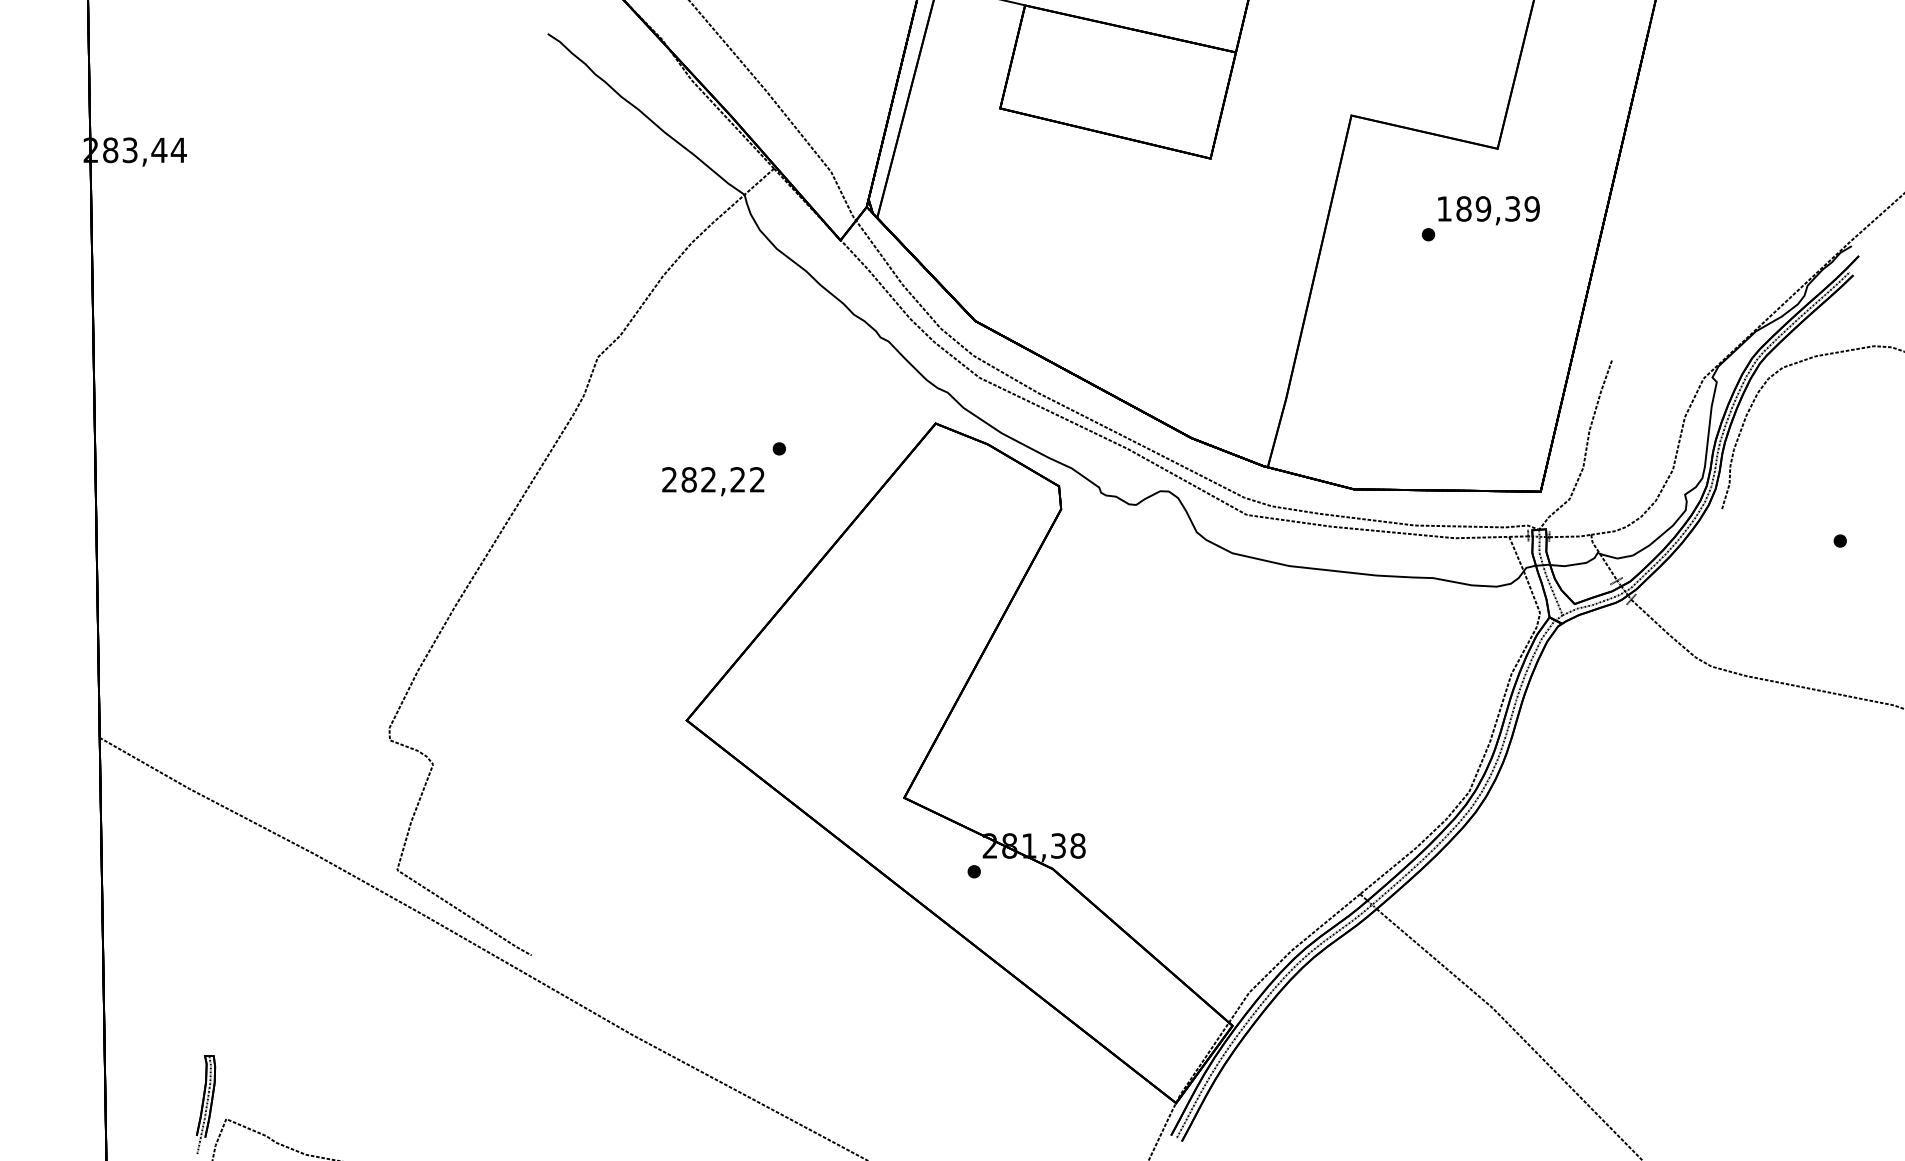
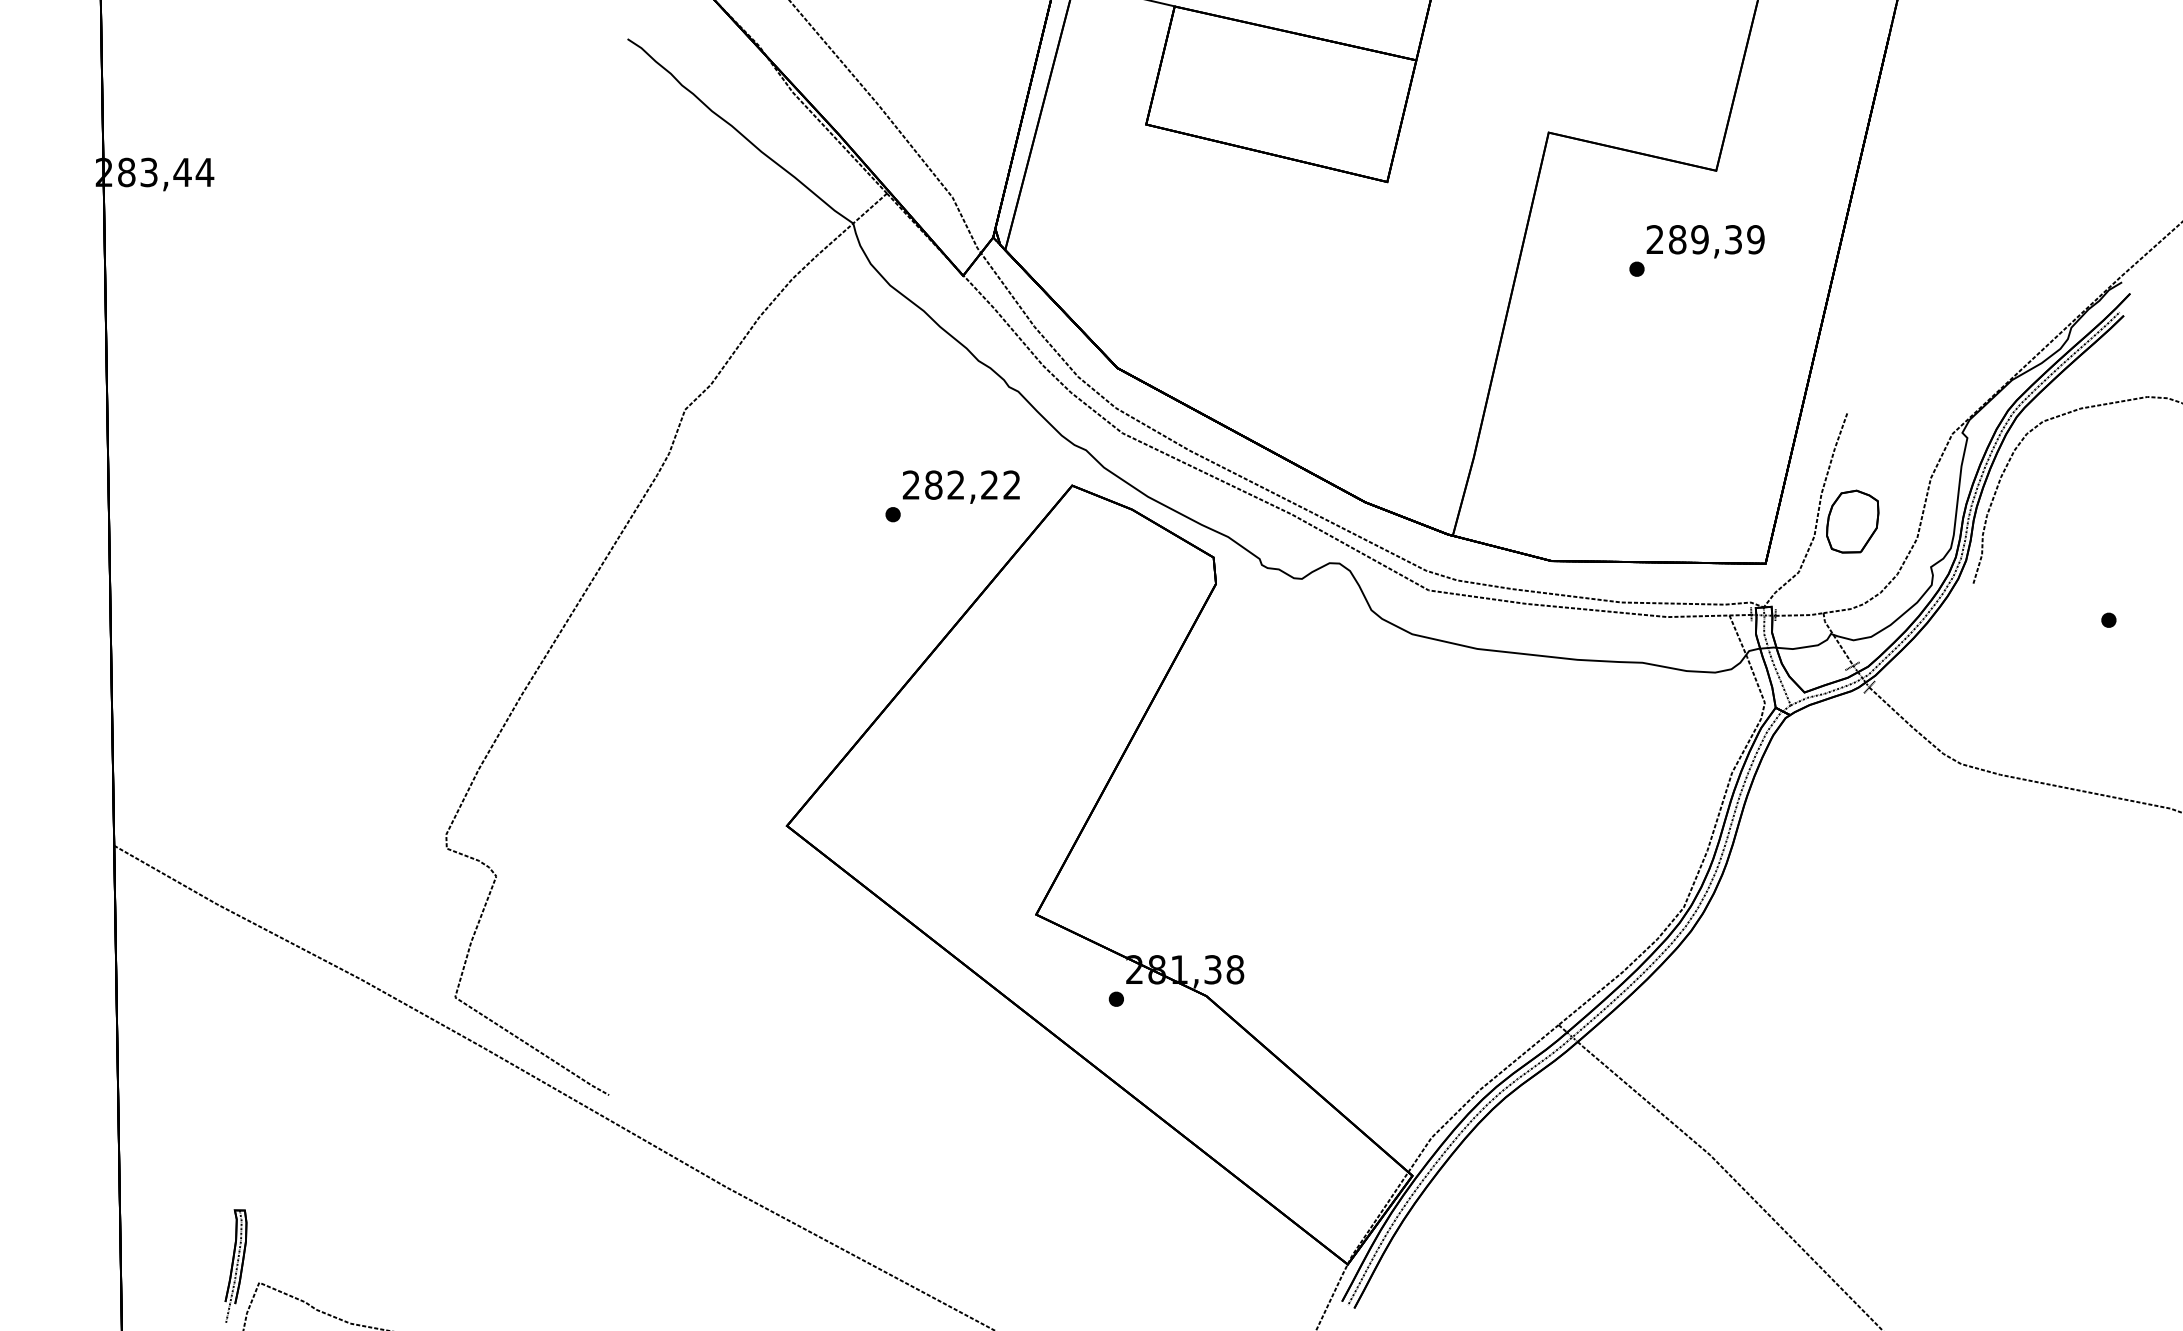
text: (1443, 208) -> (1654, 239), 189,39 -> 289,39
part: (1616, 454) -> (1852, 521), added
text: (712, 481) -> (960, 486), moved

